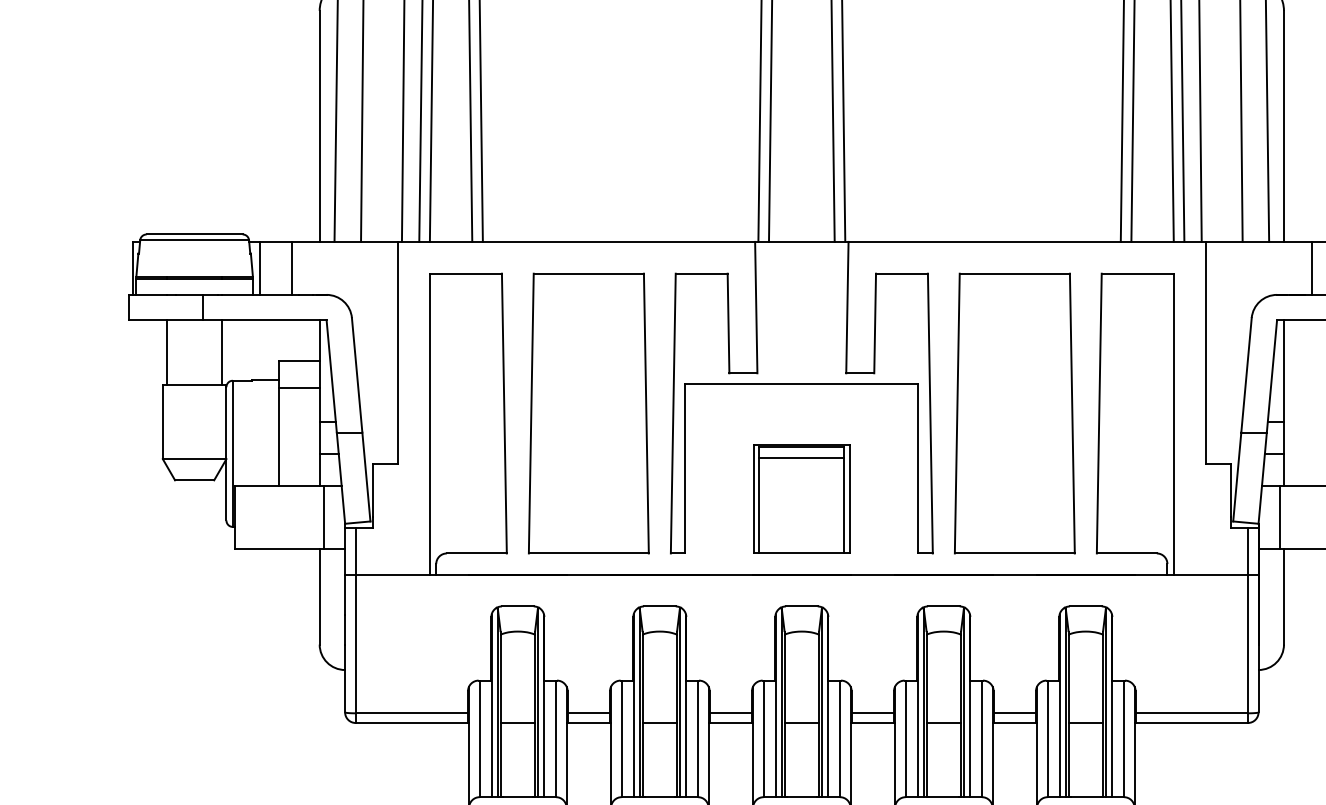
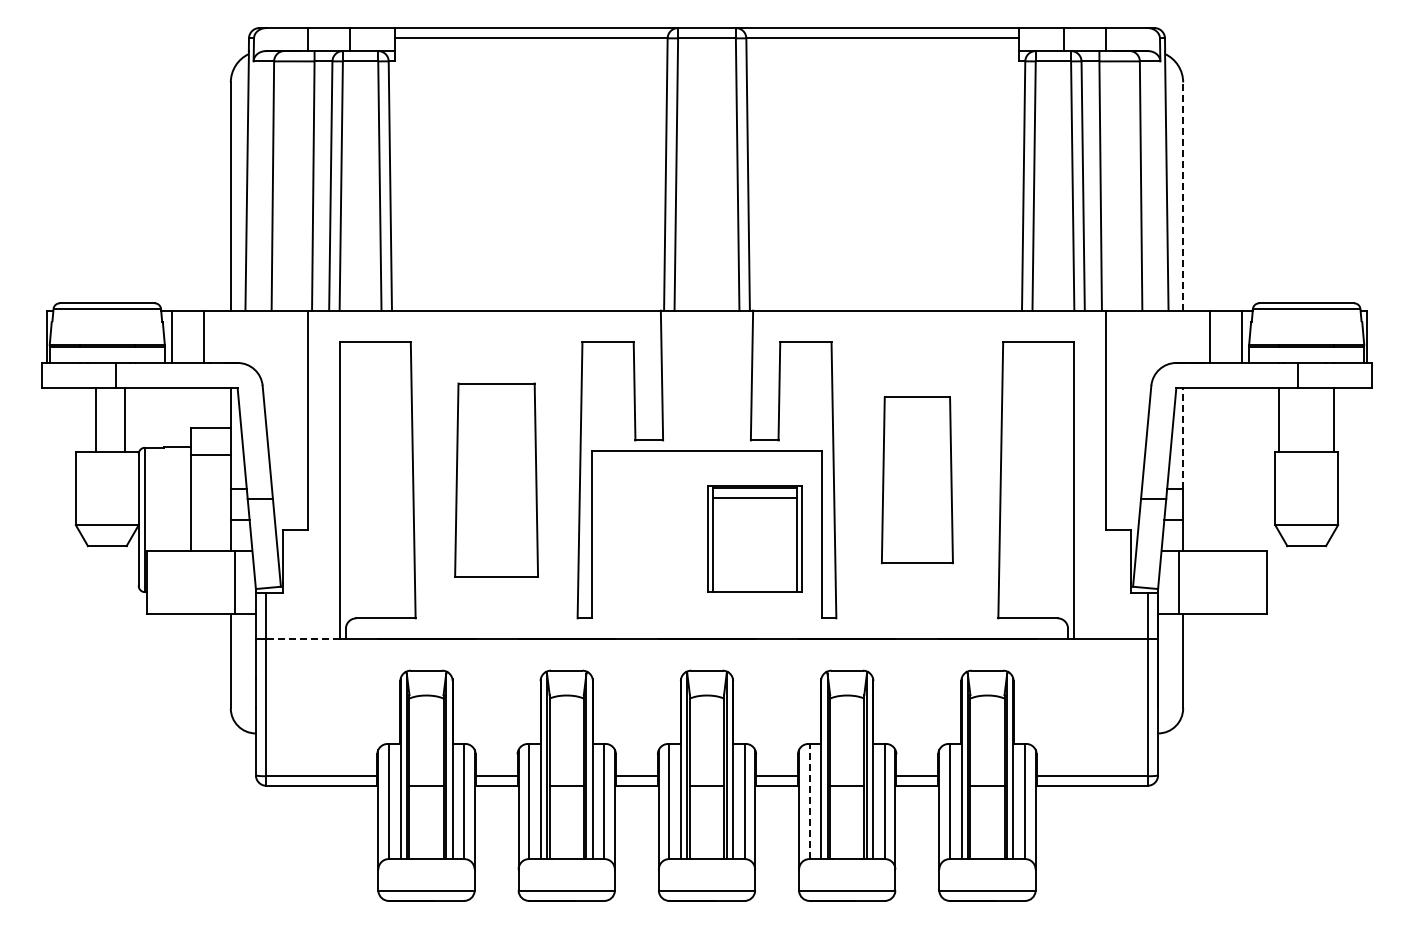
line: (1284, 126) -> (1183, 196), solid -> dashed
line: (167, 352) -> (125, 419), moved
line: (222, 352) -> (95, 419), moved
line: (1284, 370) -> (1183, 437), solid -> dashed
part: (588, 413) -> (496, 480), size x0.7
part: (1014, 413) -> (917, 480), size x0.6
part: (801, 498) -> (754, 538), moved
line: (393, 574) -> (303, 639), solid -> dashed
line: (905, 738) -> (809, 801), solid -> dashed

